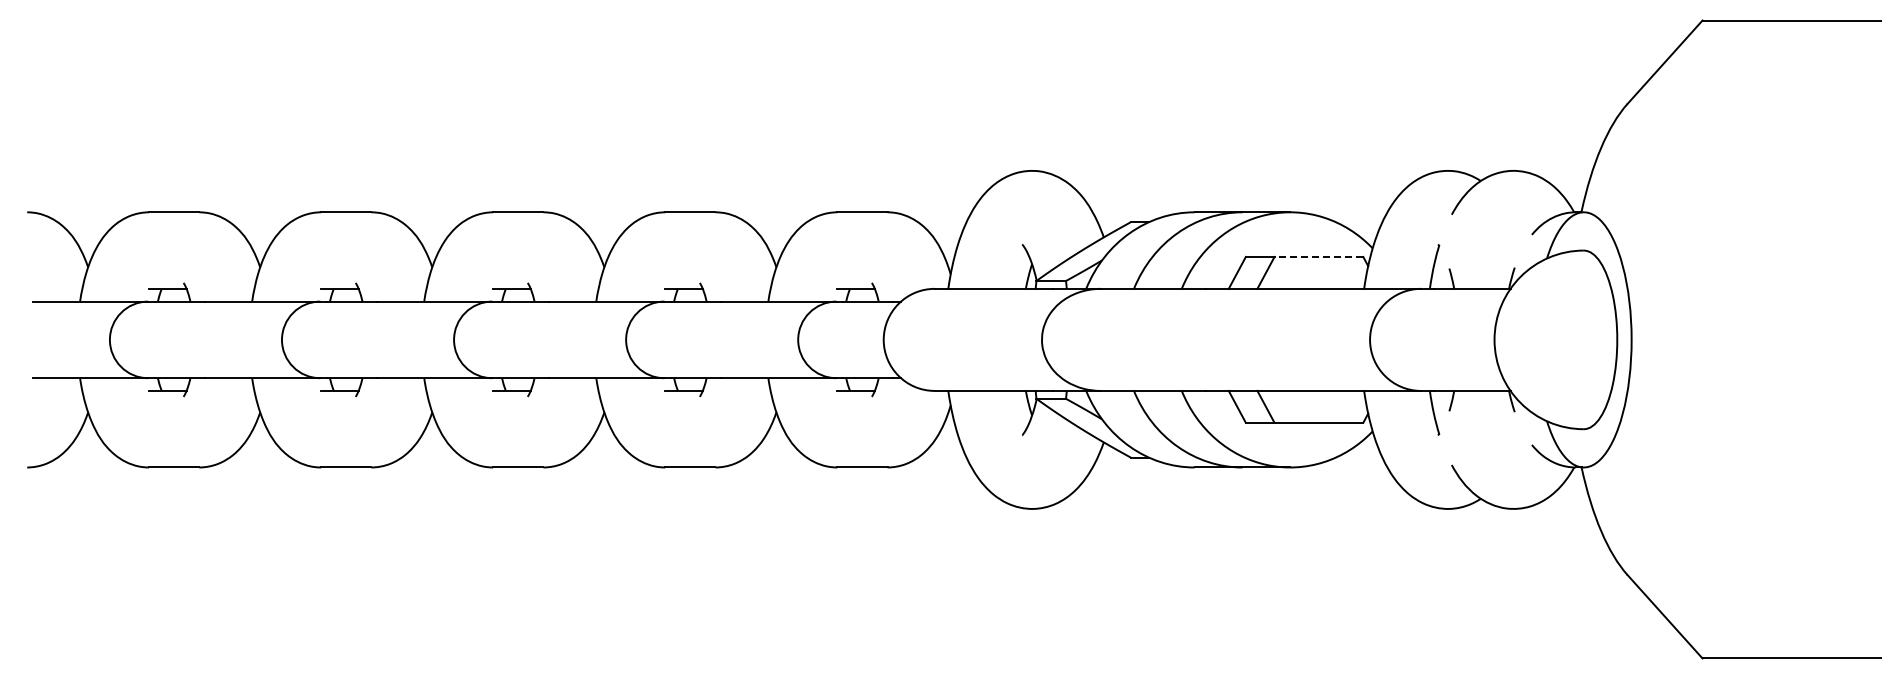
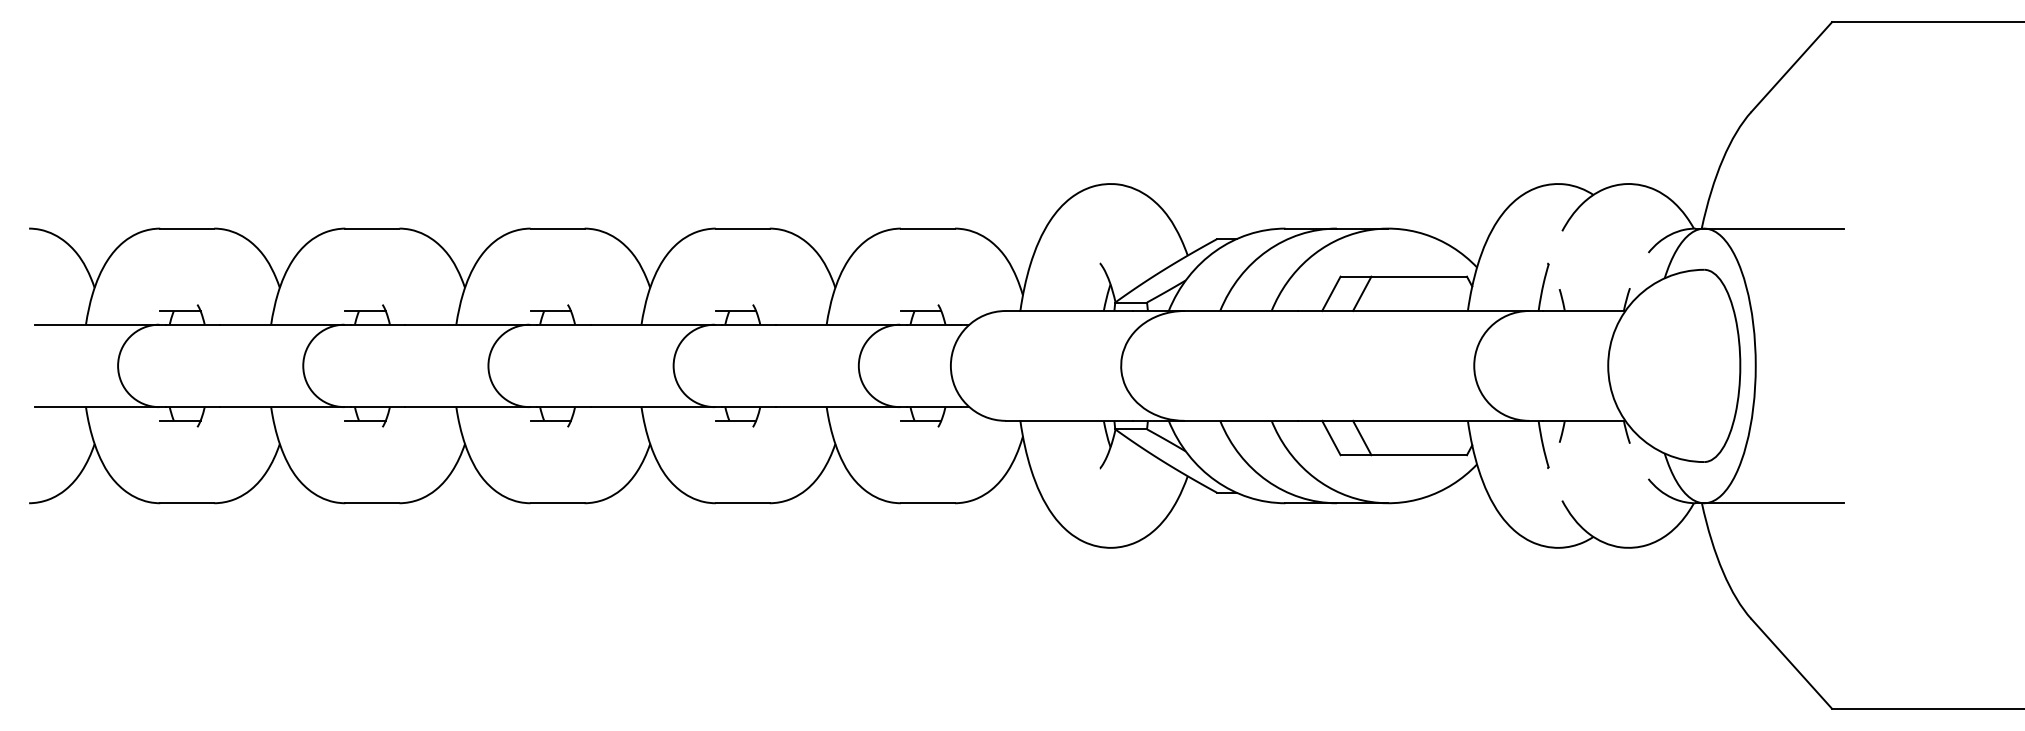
line: (1648, 212) -> (1773, 228), added
line: (1318, 256) -> (1418, 276), dashed -> solid
line: (1648, 467) -> (1773, 503), added

